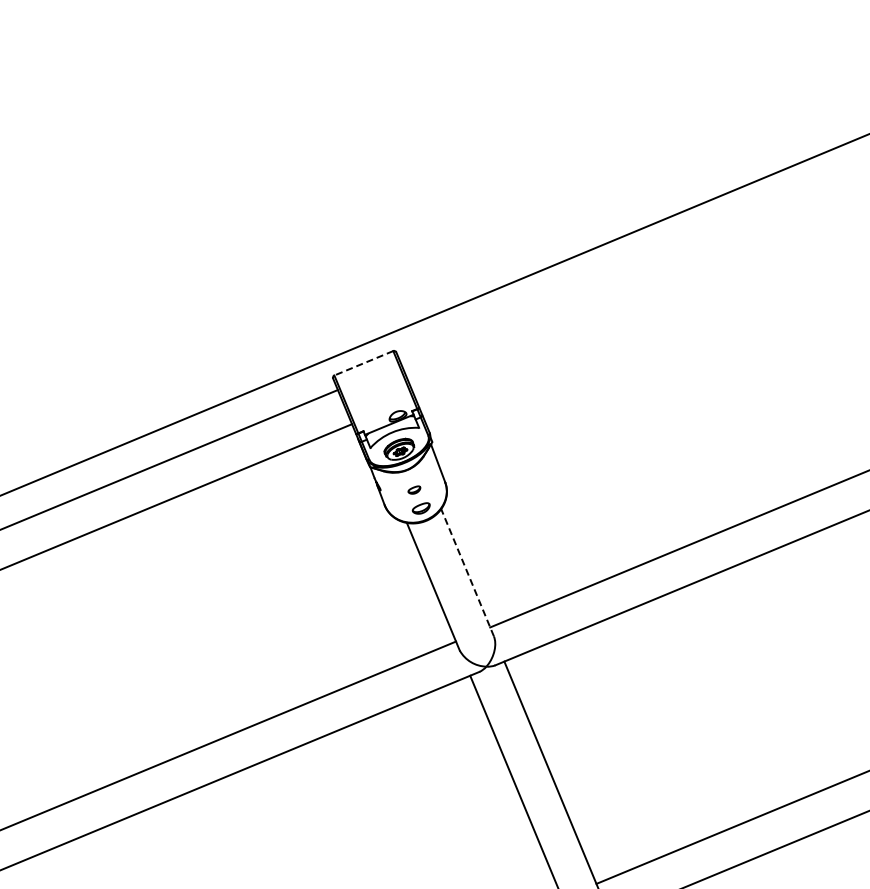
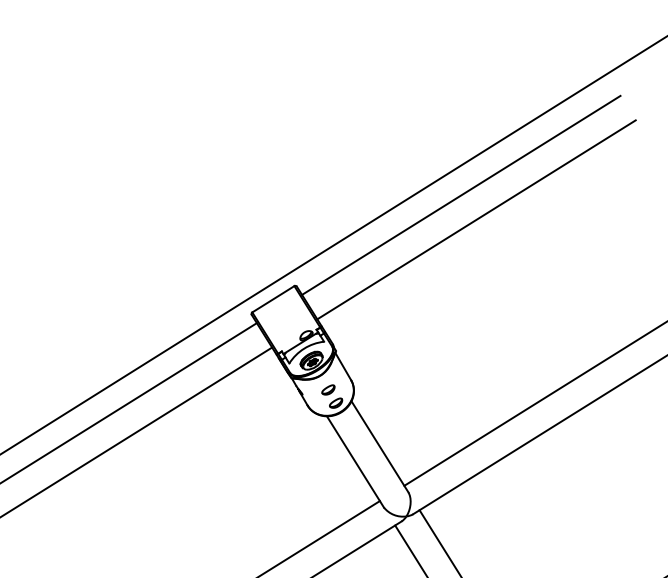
line: (623, 271) -> (460, 195), added
line: (637, 305) -> (476, 219), added
line: (363, 363) -> (273, 299), dashed -> solid
part: (414, 489) -> (328, 389), size x1.43
line: (467, 572) -> (379, 446), dashed -> solid

